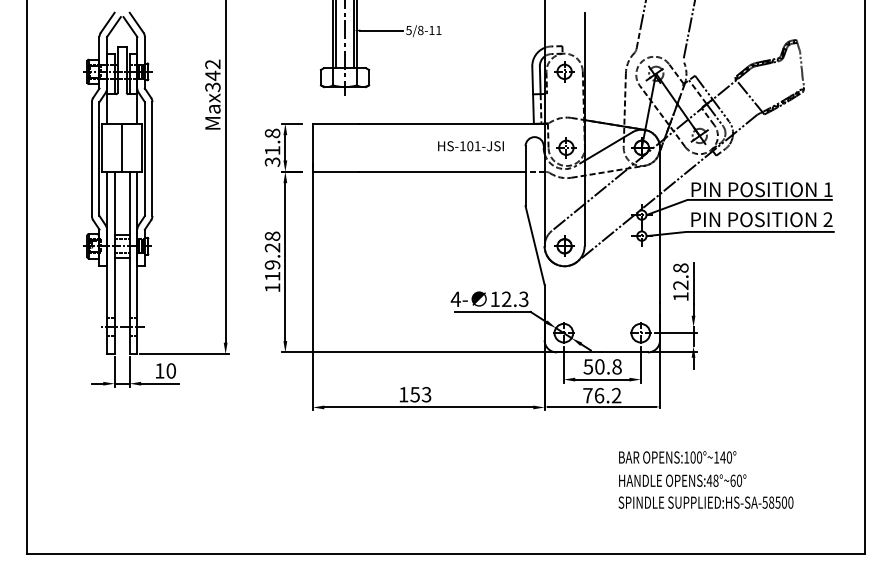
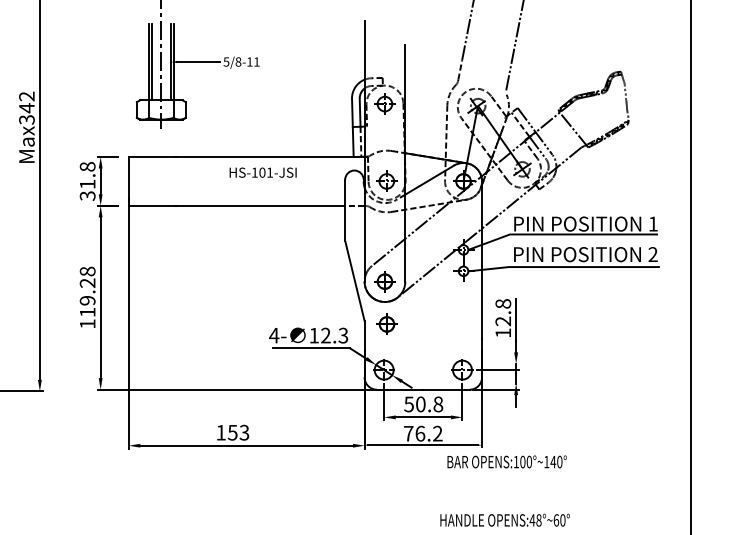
text: (470, 146) -> (262, 172), moved
part: (566, 287) -> (386, 323), added
text: (677, 457) -> (506, 462), moved

